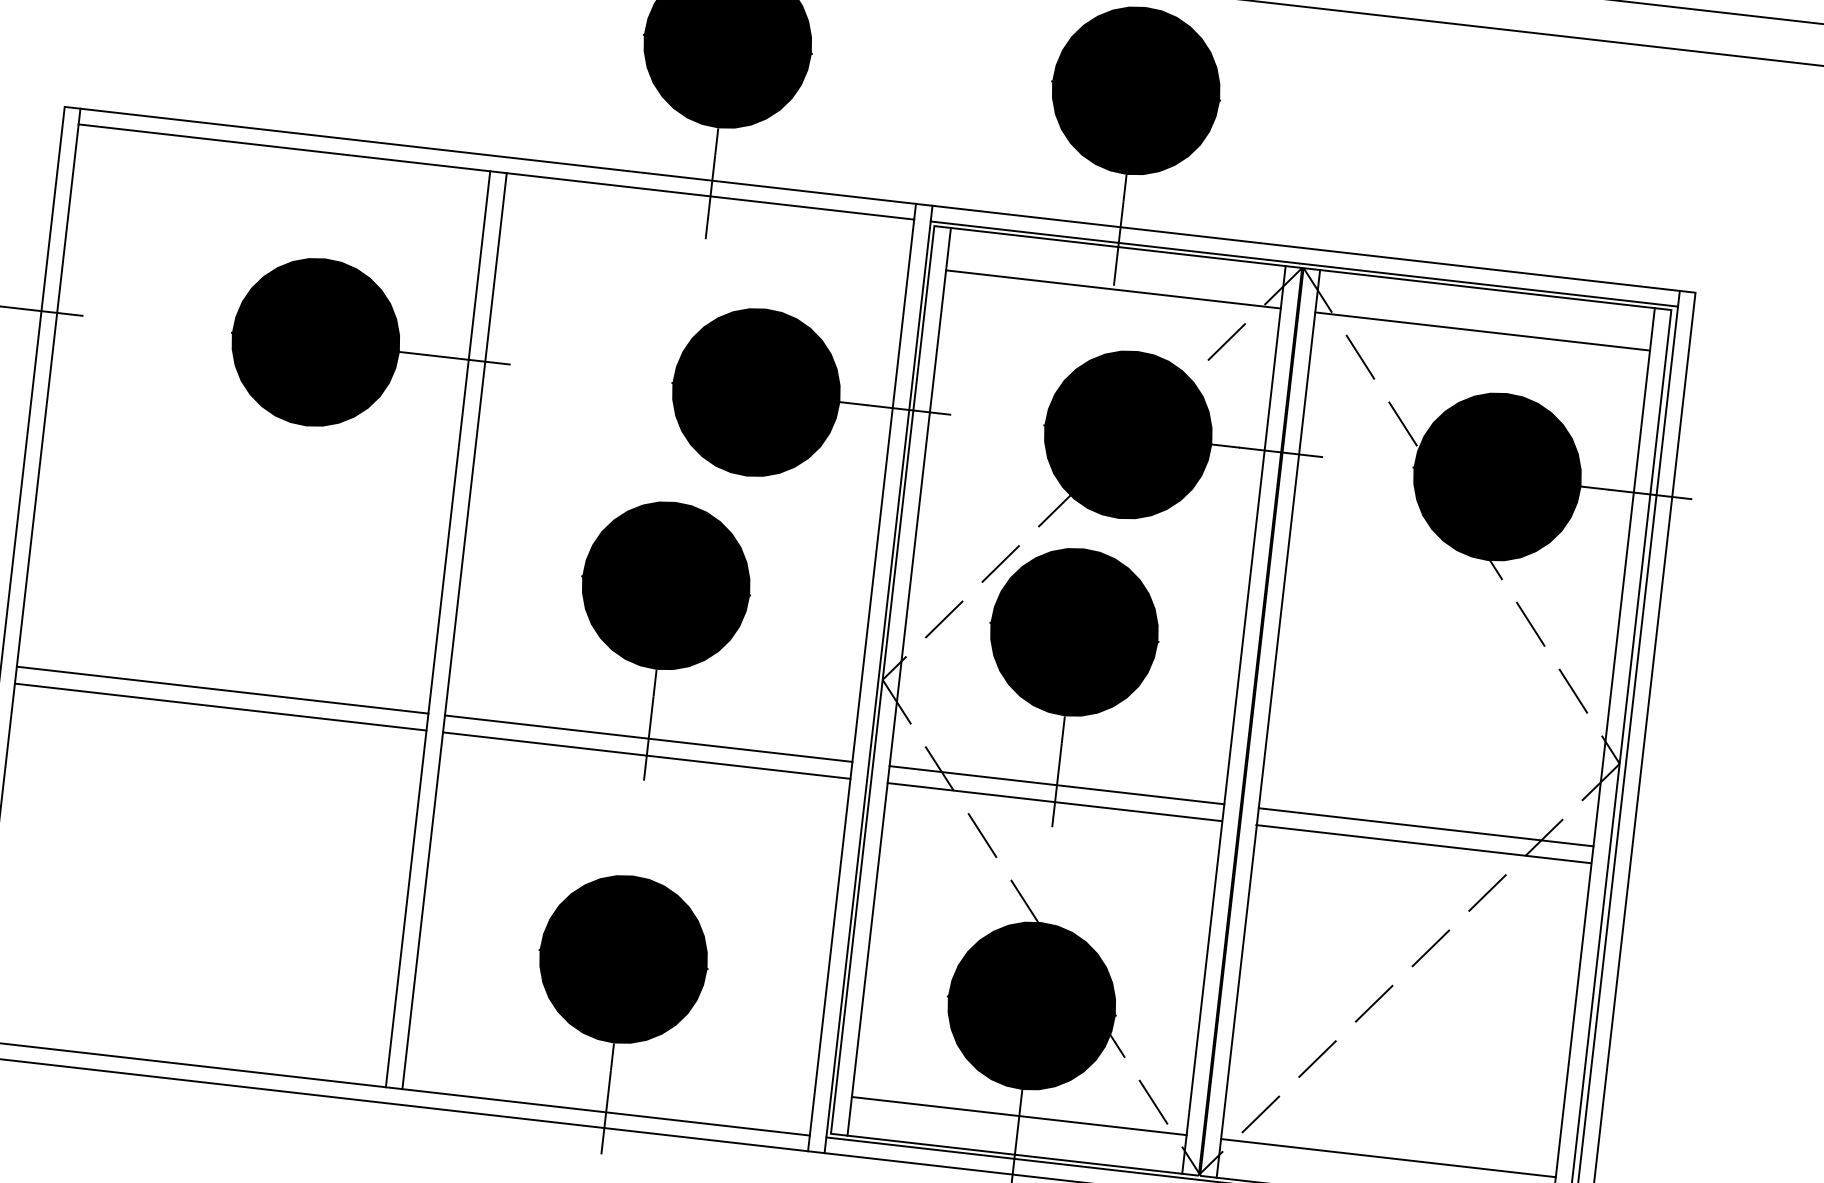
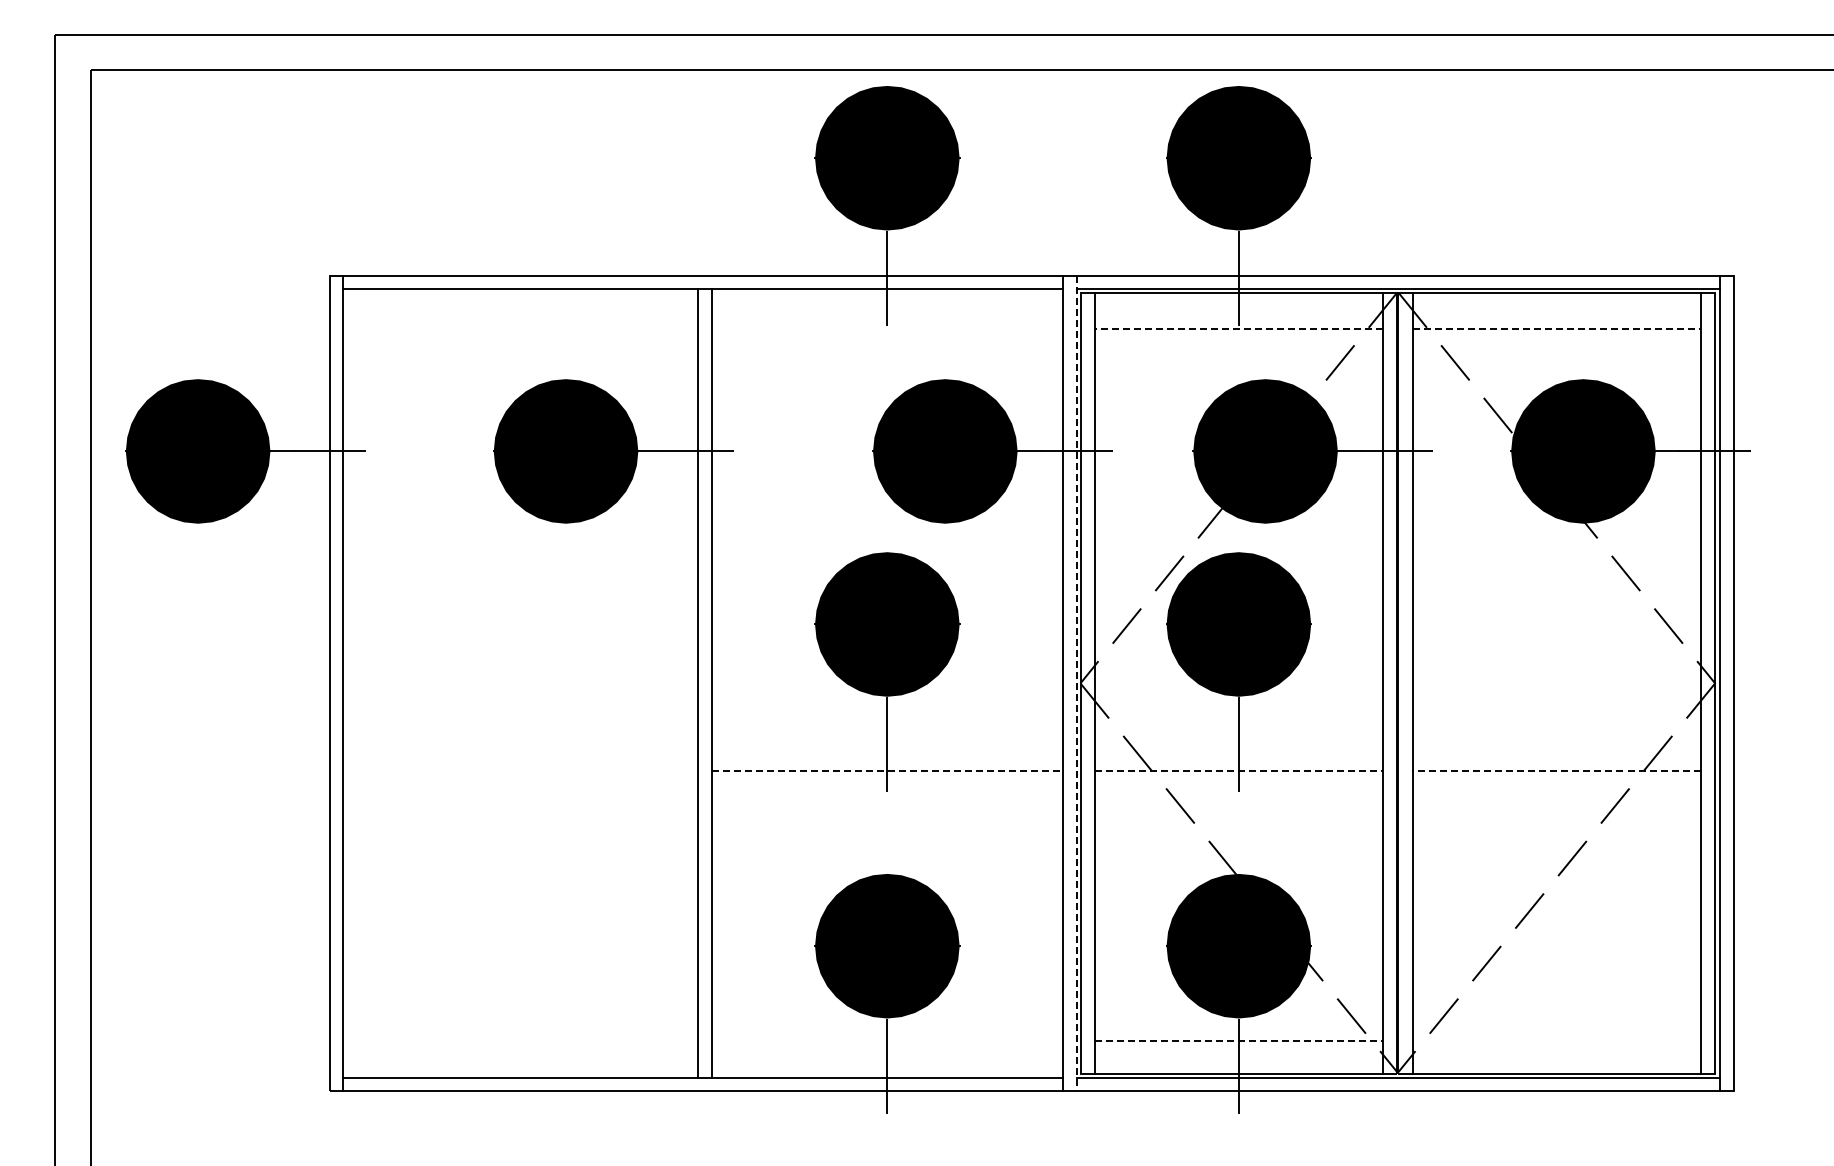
line: (1113, 289) -> (1238, 329), solid -> dashed
line: (1483, 331) -> (1557, 329), solid -> dashed
line: (878, 679) -> (1076, 683), solid -> dashed
line: (222, 690) -> (520, 756), removed
line: (220, 706) -> (520, 770), removed
line: (647, 739) -> (886, 756), removed
line: (647, 755) -> (887, 770), solid -> dashed
line: (1056, 785) -> (1238, 756), removed
line: (1054, 801) -> (1238, 770), solid -> dashed
line: (1425, 827) -> (1556, 756), removed
line: (1422, 843) -> (1555, 770), solid -> dashed
line: (1020, 1115) -> (1239, 1040), solid -> dashed
line: (1388, 1157) -> (1556, 1040), removed

